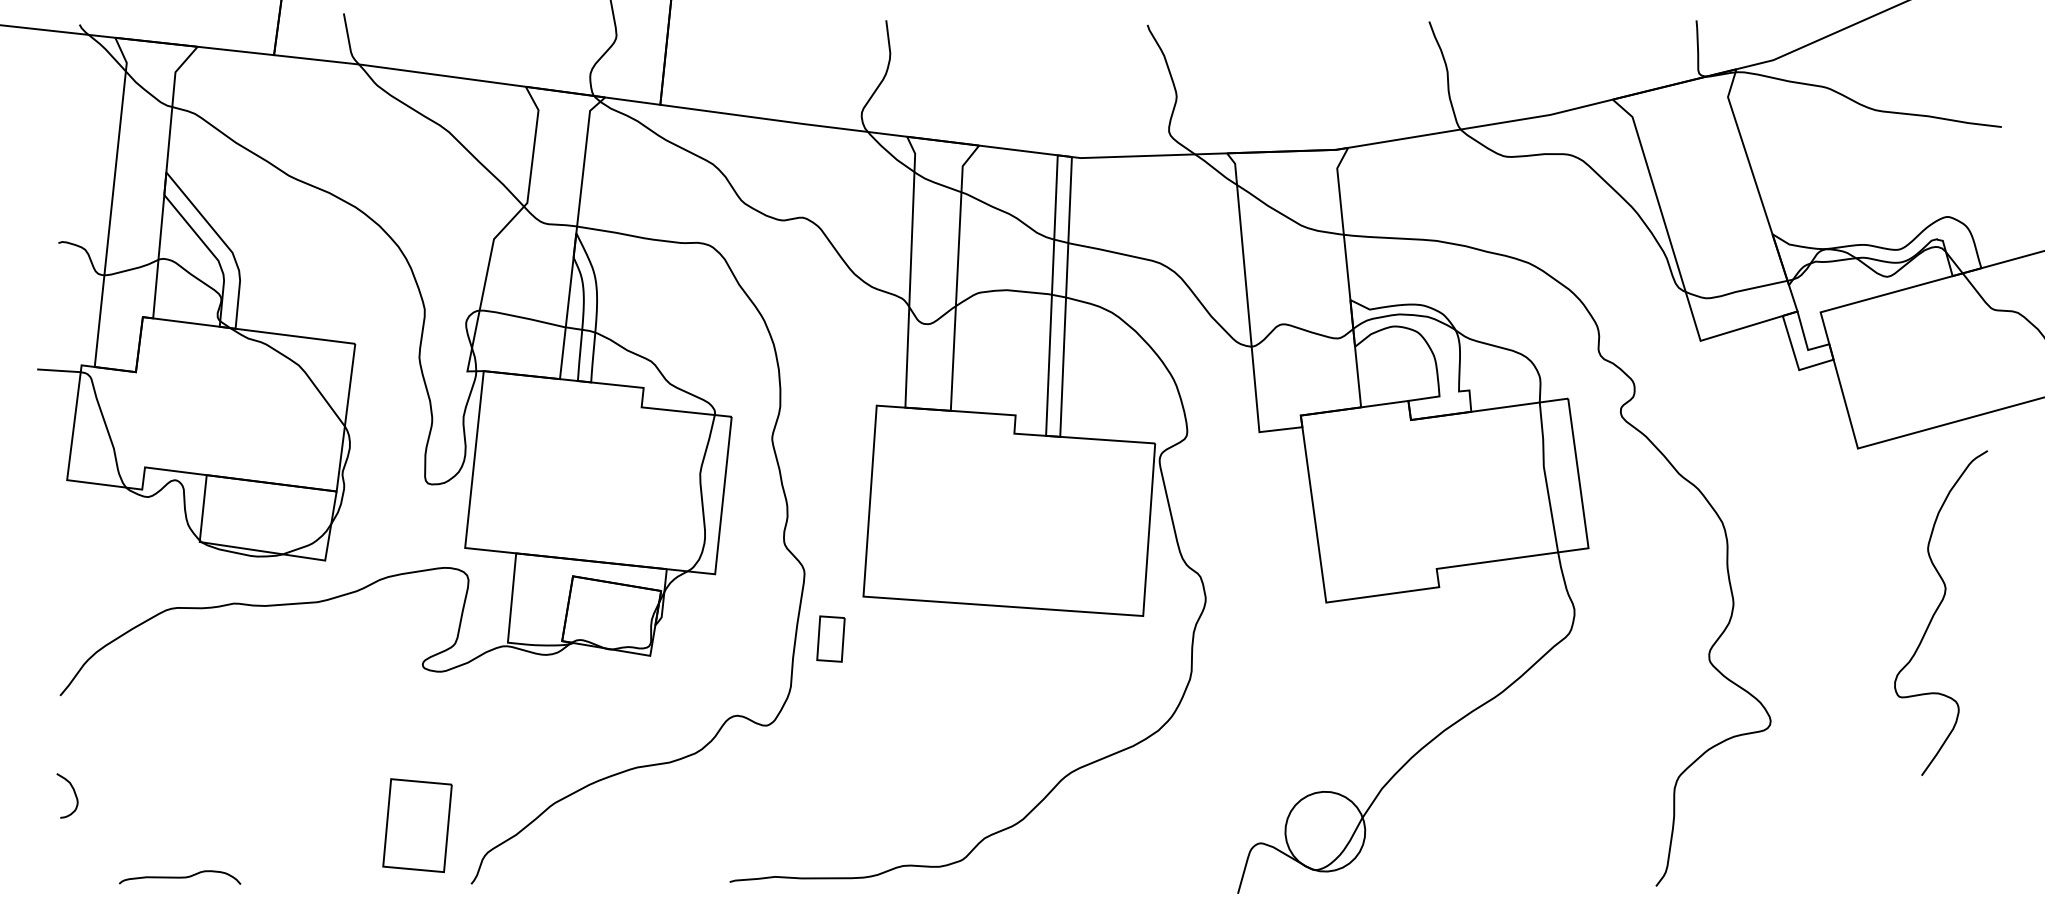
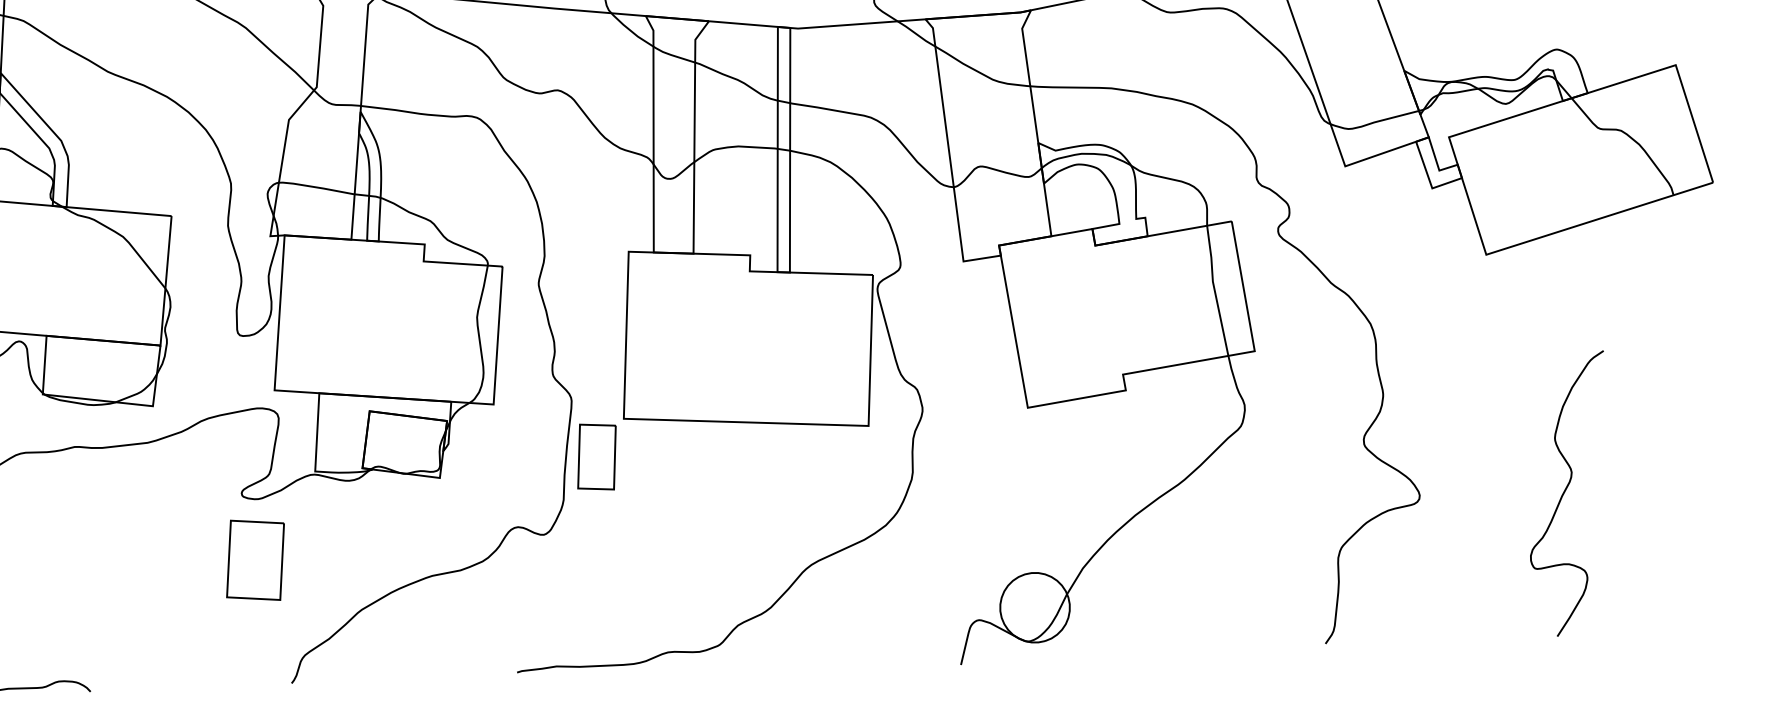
curve: (1938, 609) -> (1566, 490), moved
part: (830, 638) -> (596, 456), size x1.67
part: (417, 825) -> (255, 560), moved

